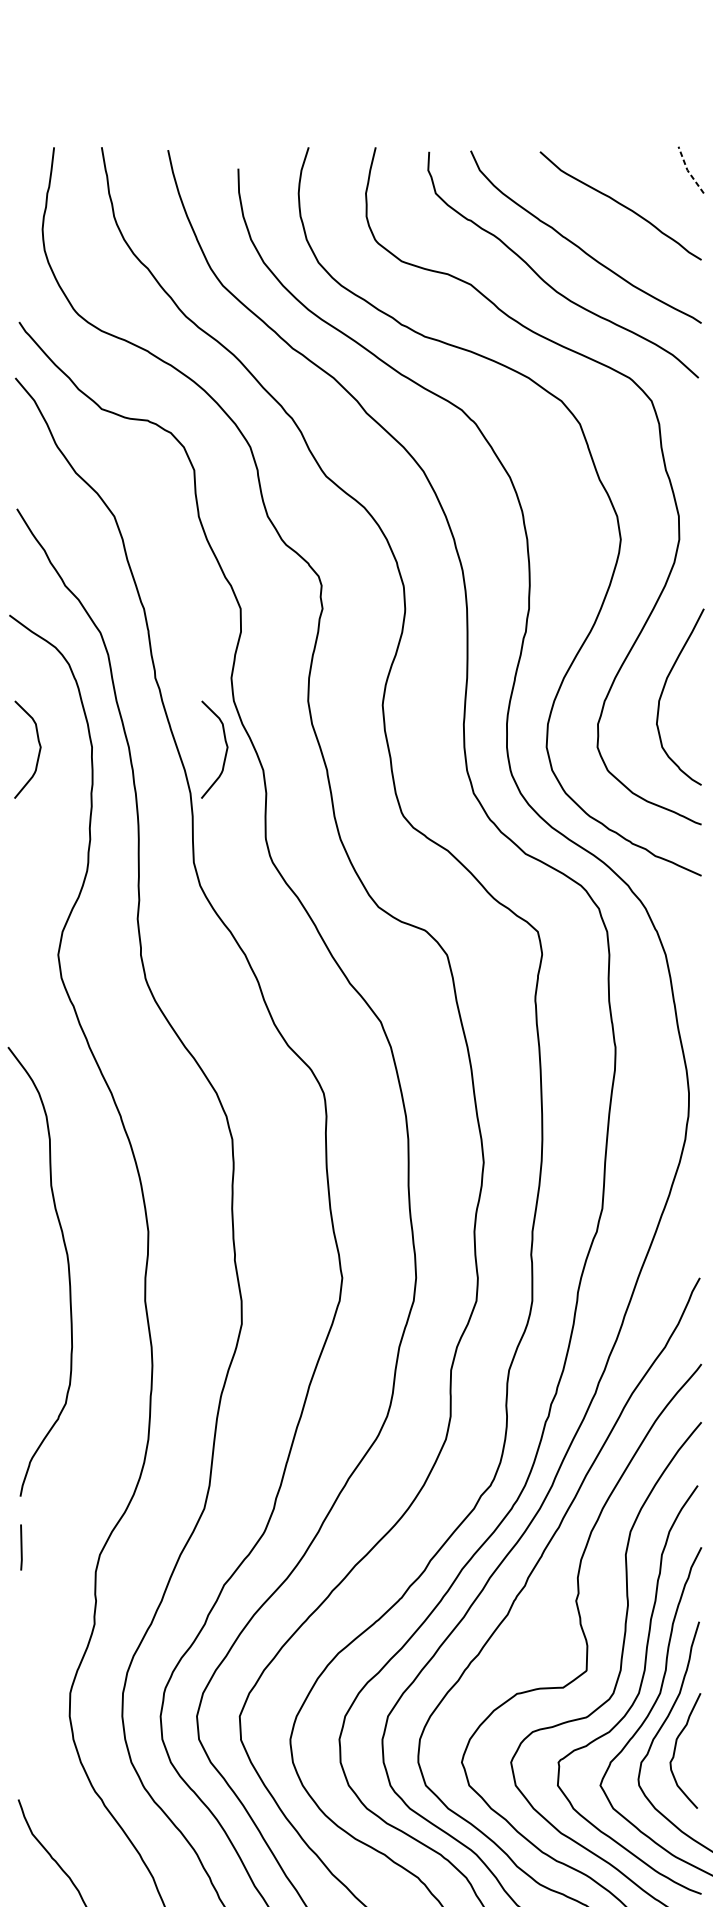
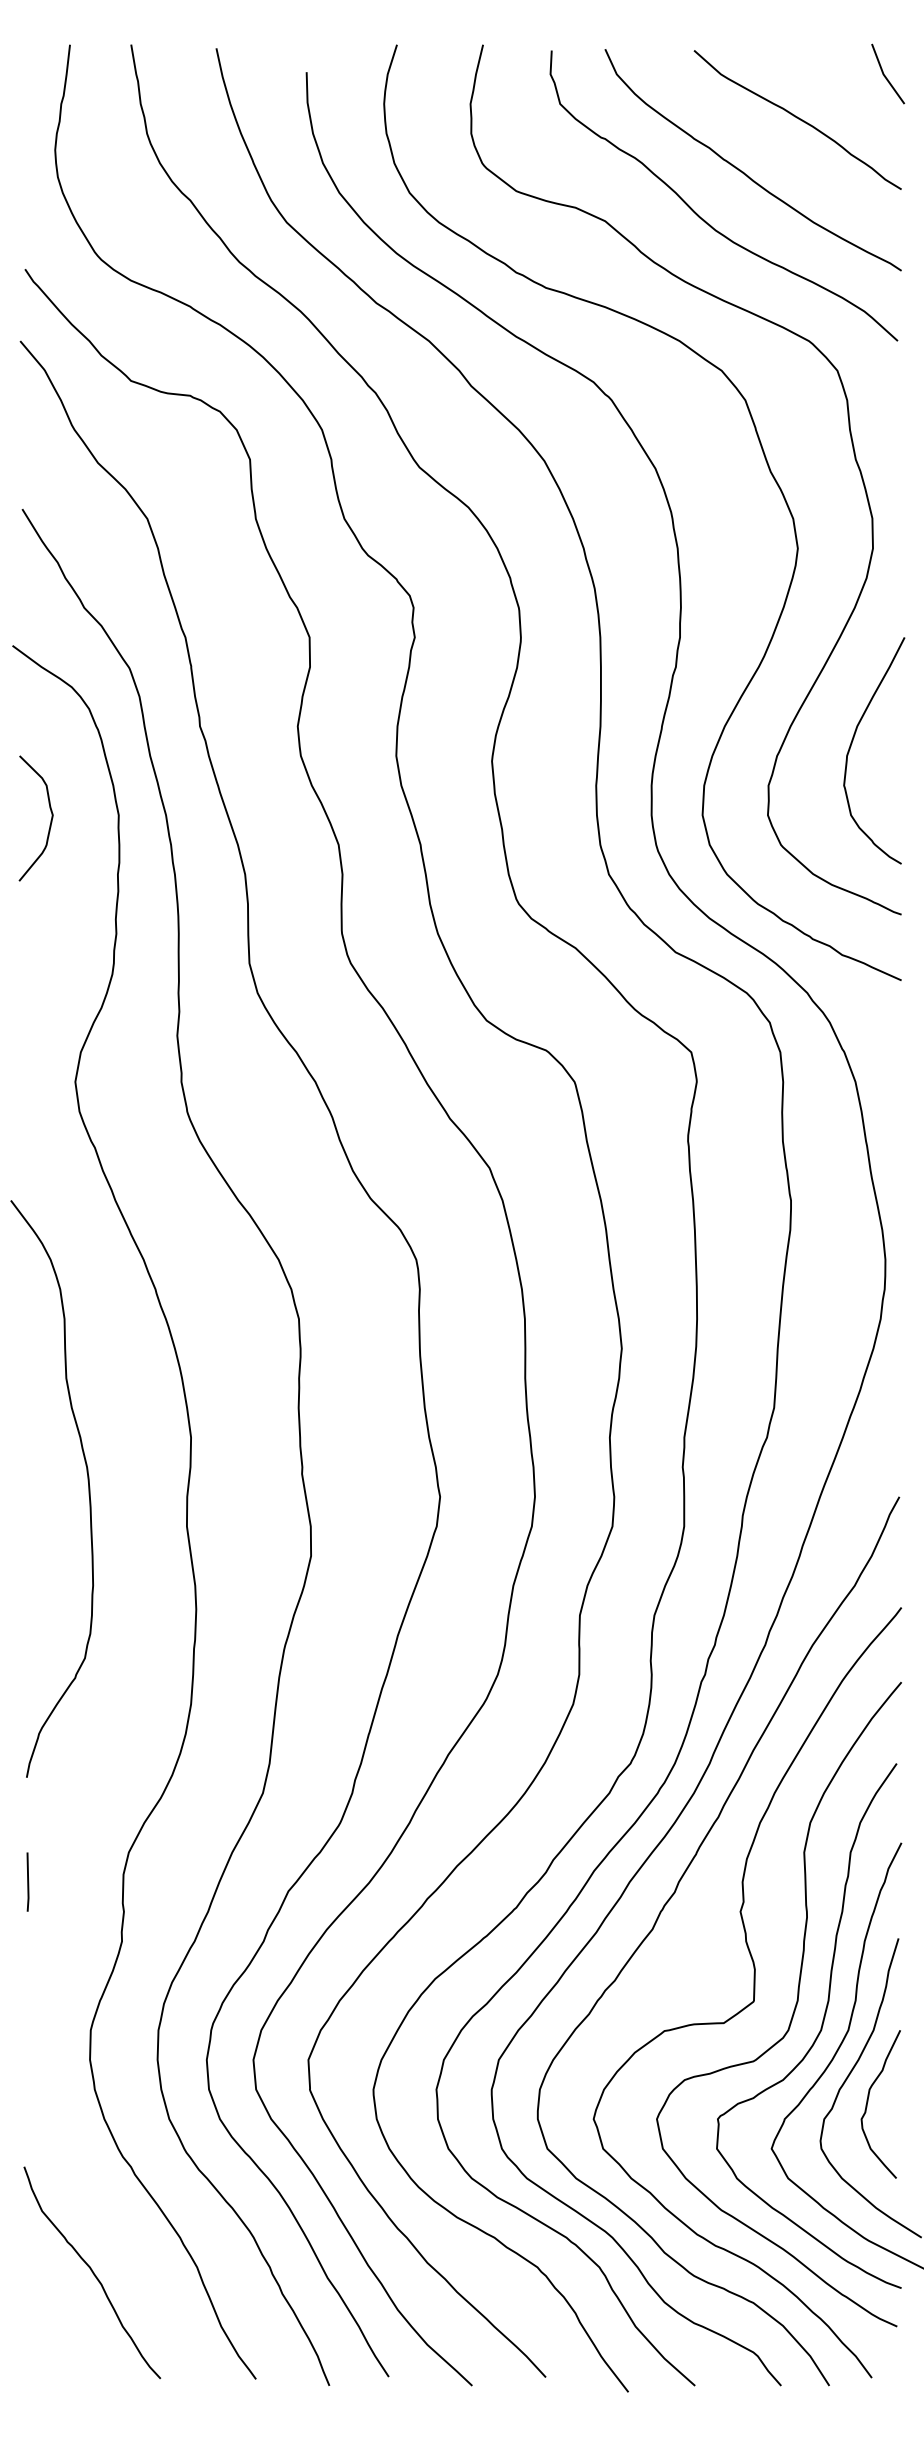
line: (688, 171) -> (884, 75), dashed -> solid
curve: (225, 751) -> (290, 820), removed
line: (21, 1547) -> (27, 1881), moved

